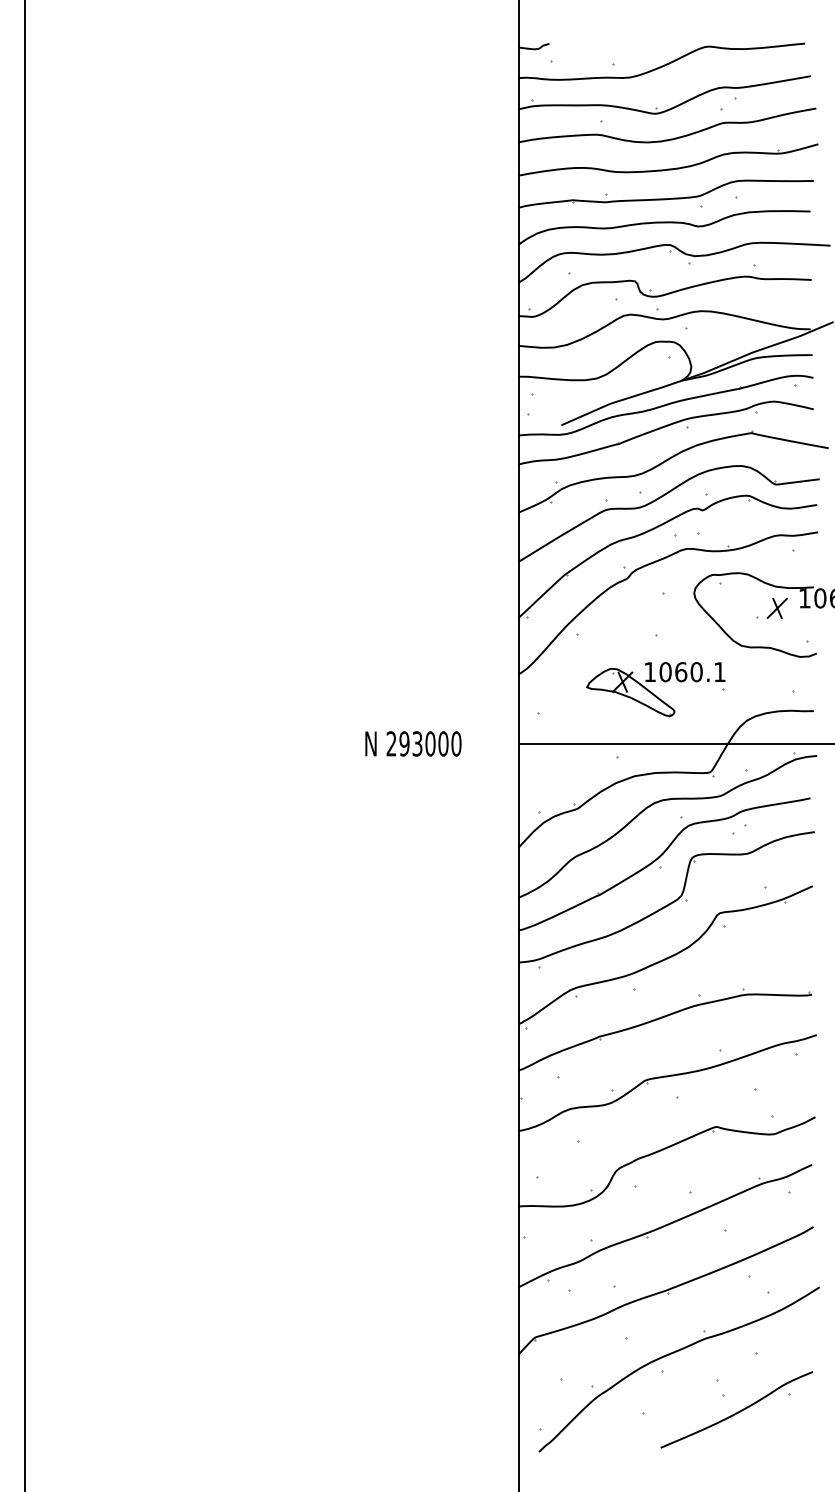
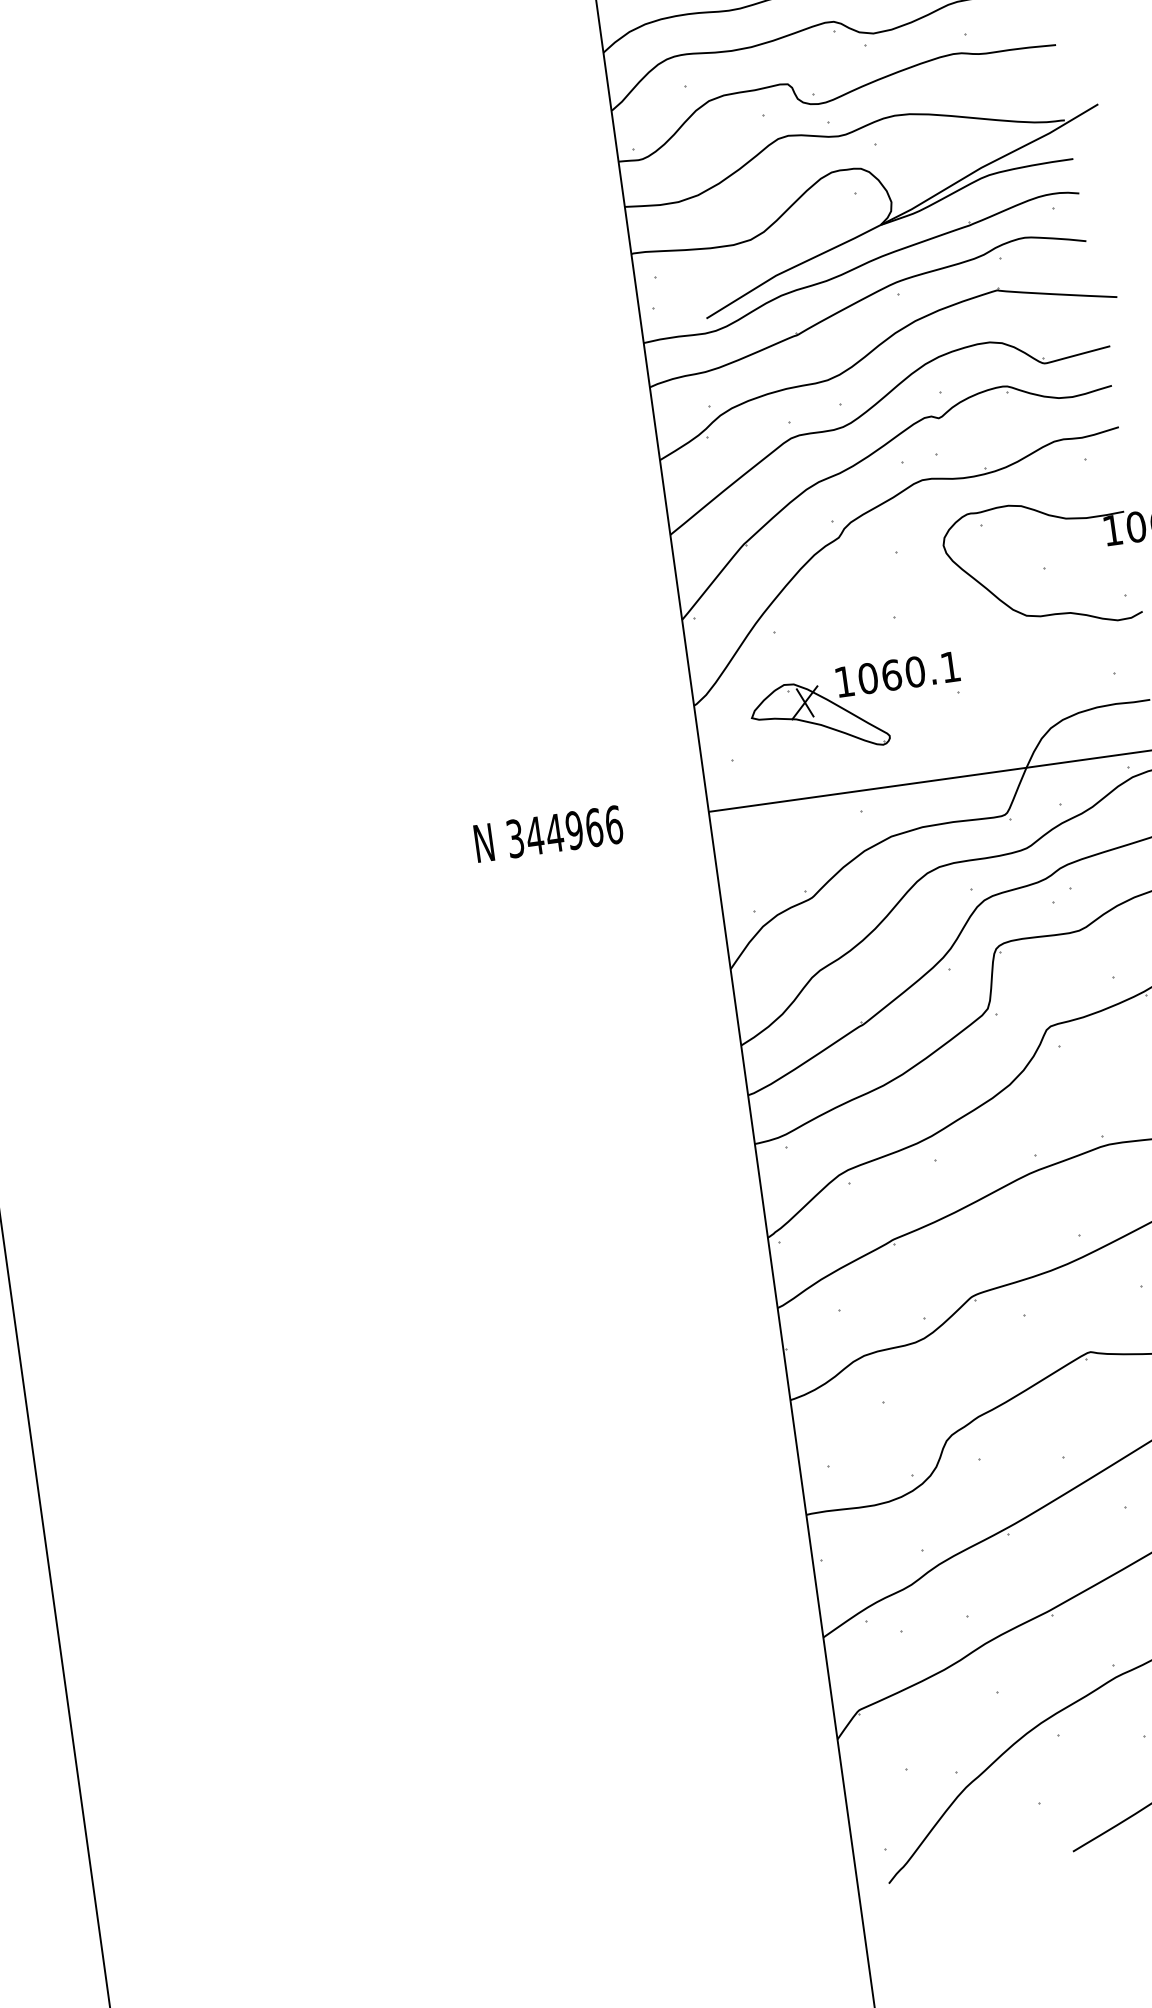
part: (776, 607) -> (1071, 550), removed
part: (655, 689) -> (856, 707), moved
text: (423, 743) -> (563, 831), 293000 -> 344966

